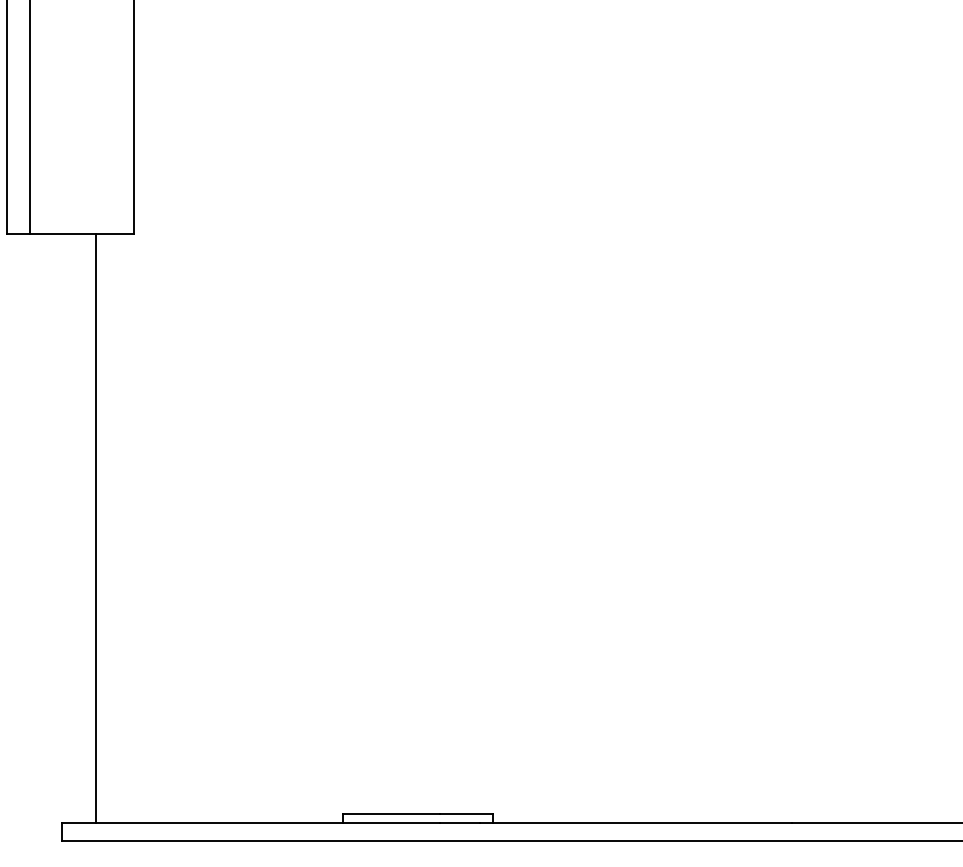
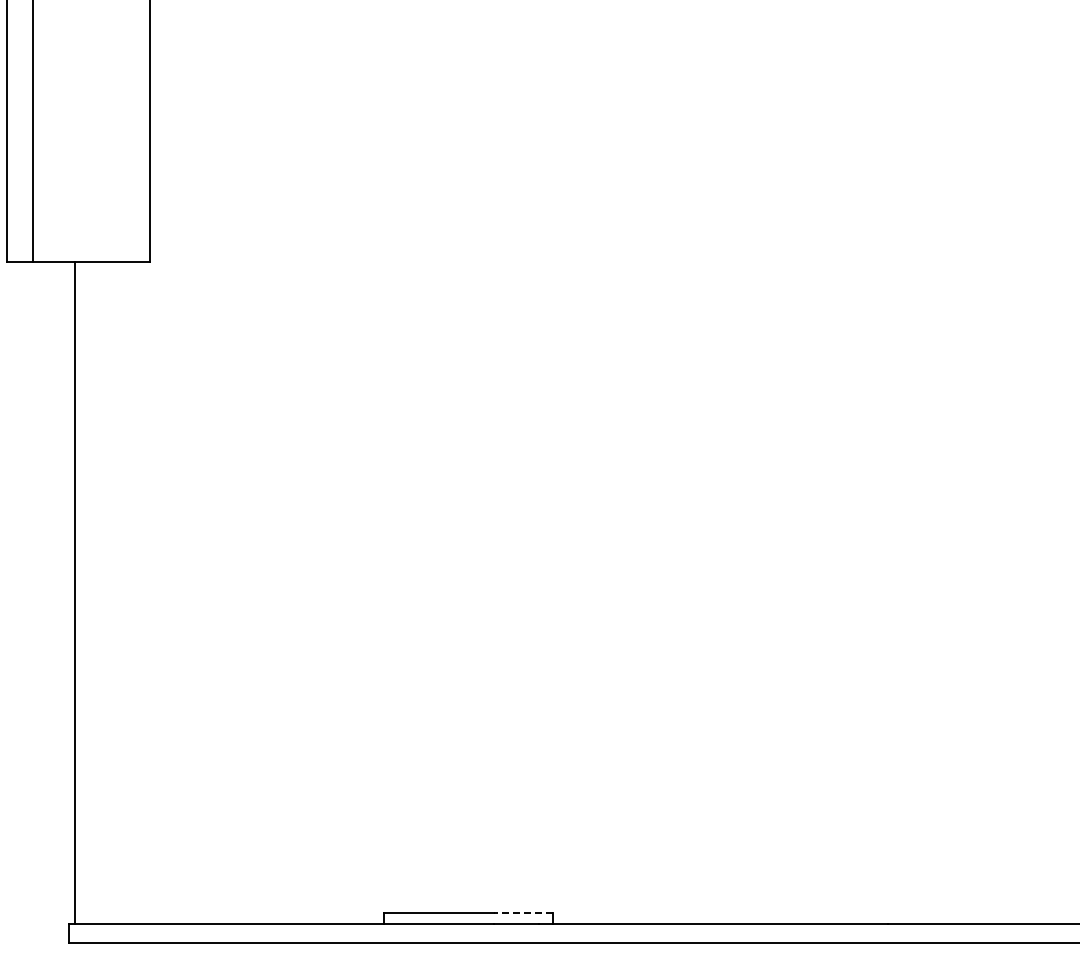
line: (95, 527) -> (74, 592), moved
line: (466, 814) -> (523, 913), solid -> dashed

